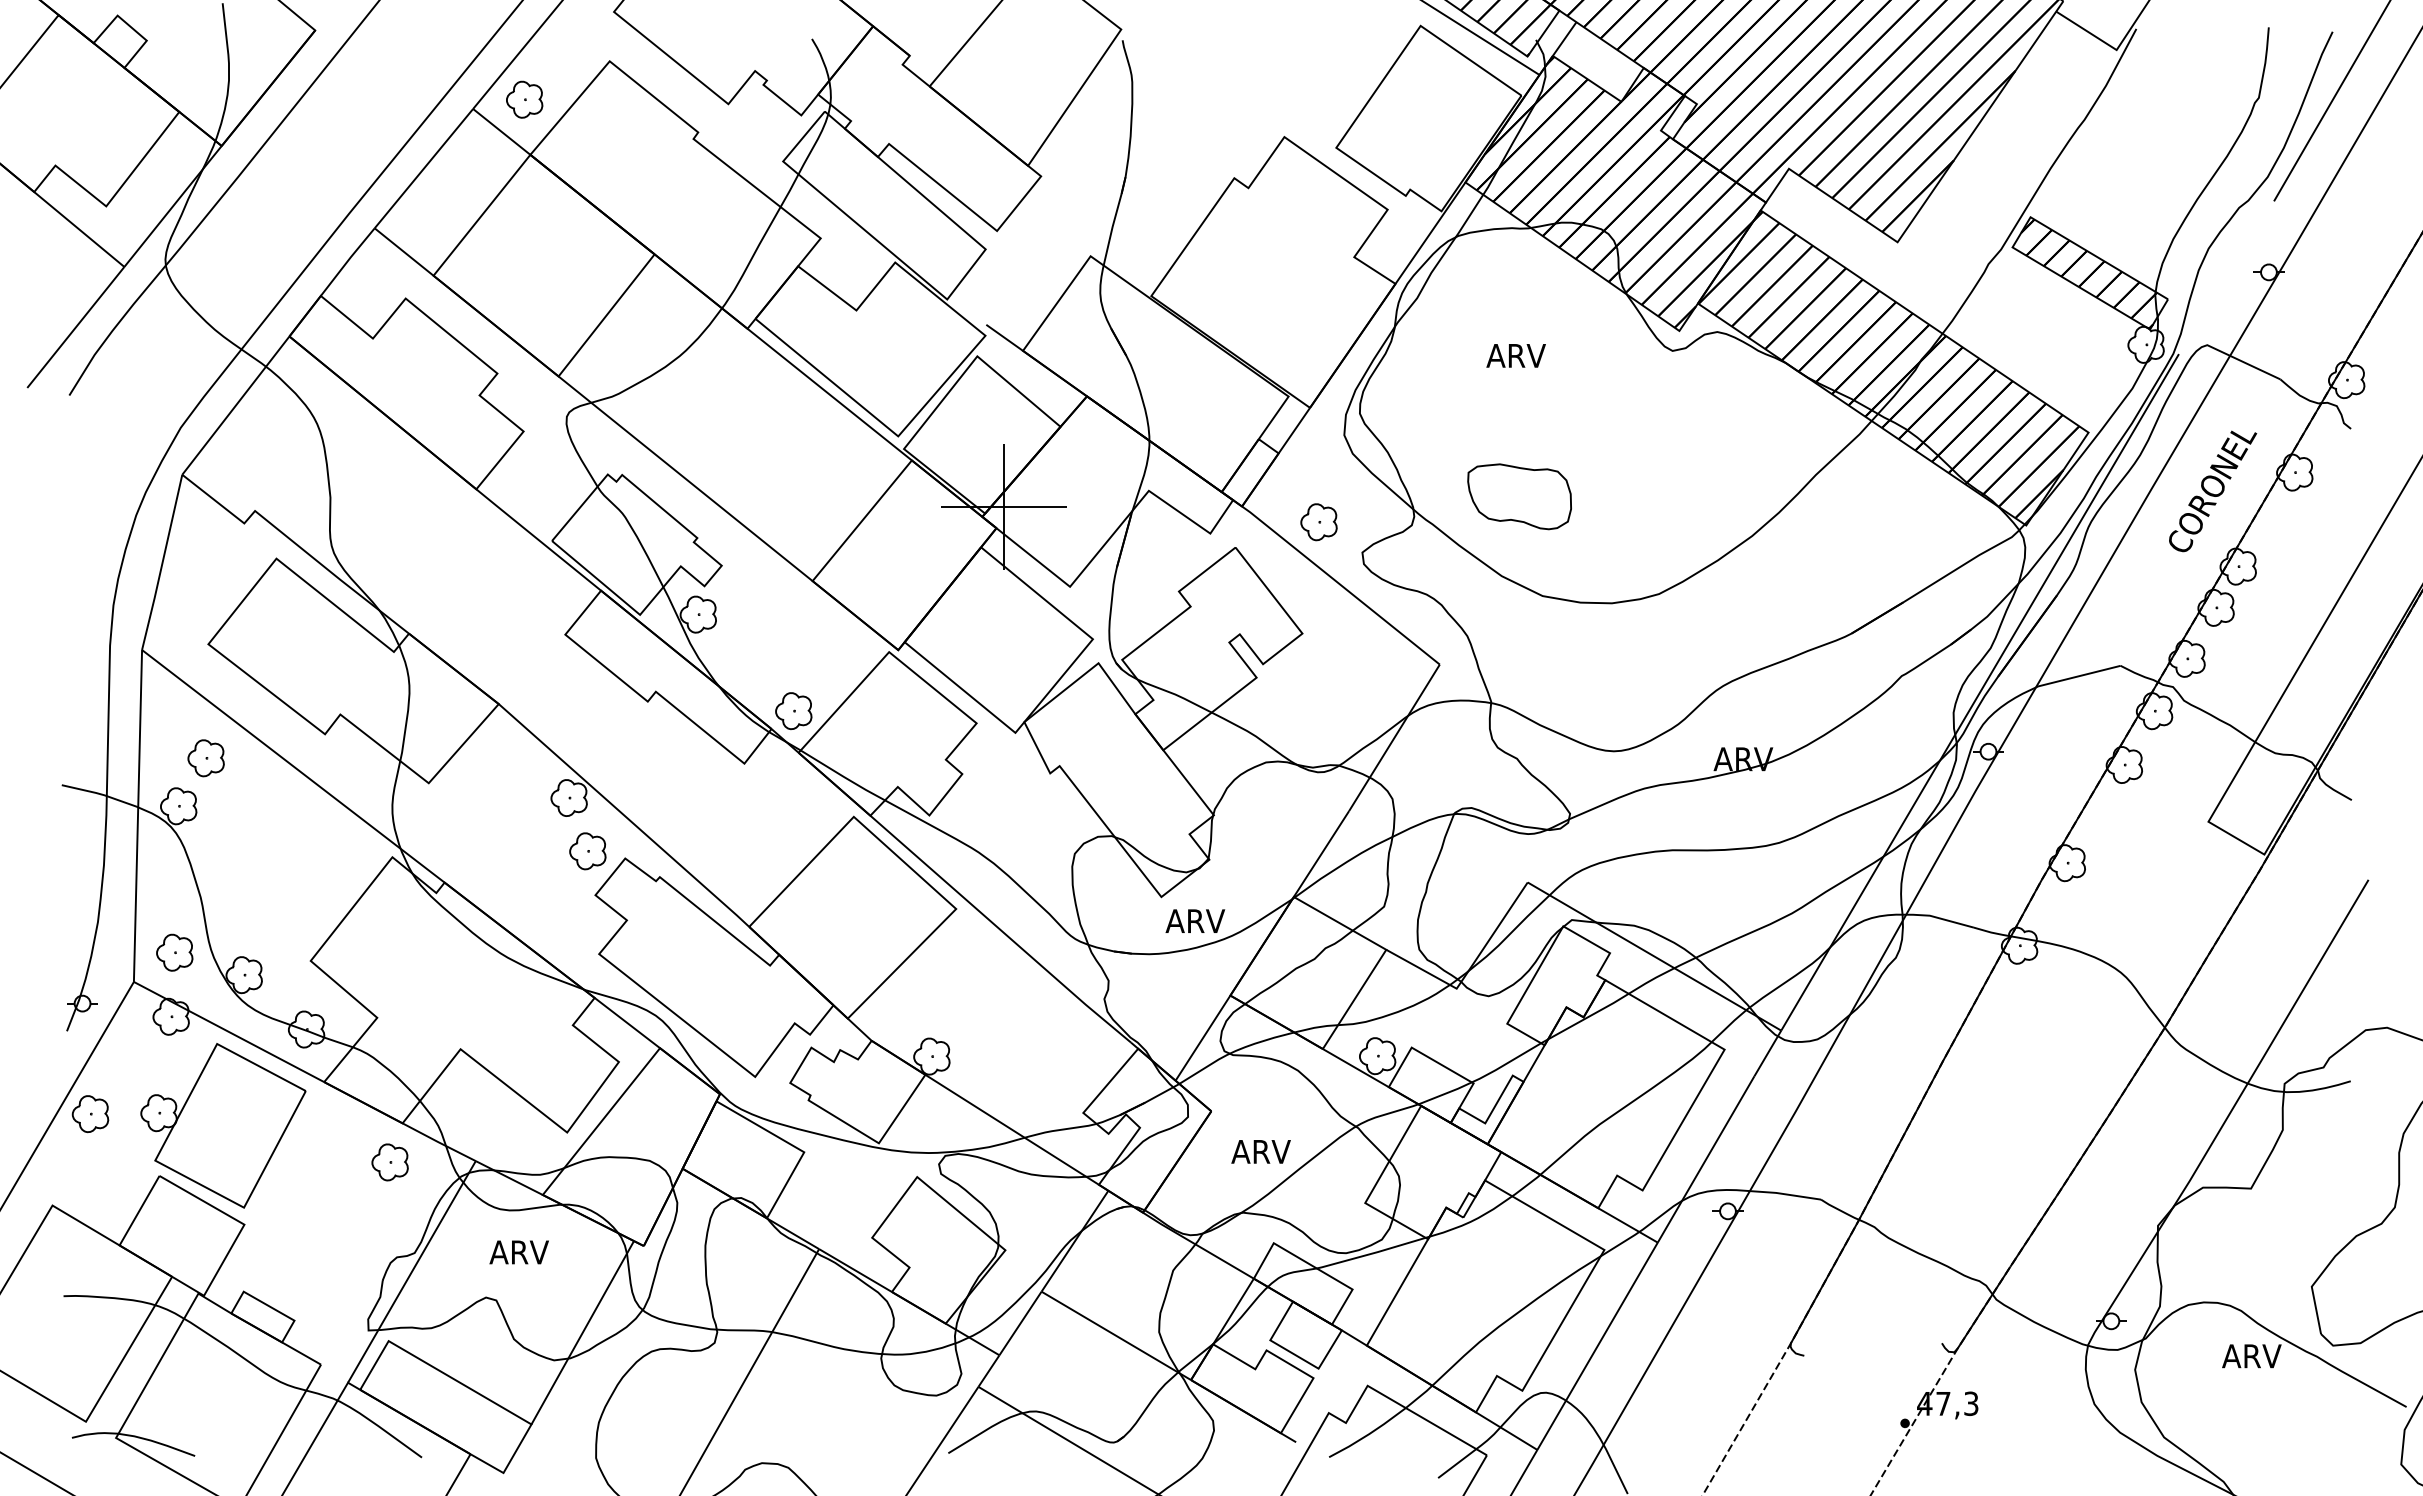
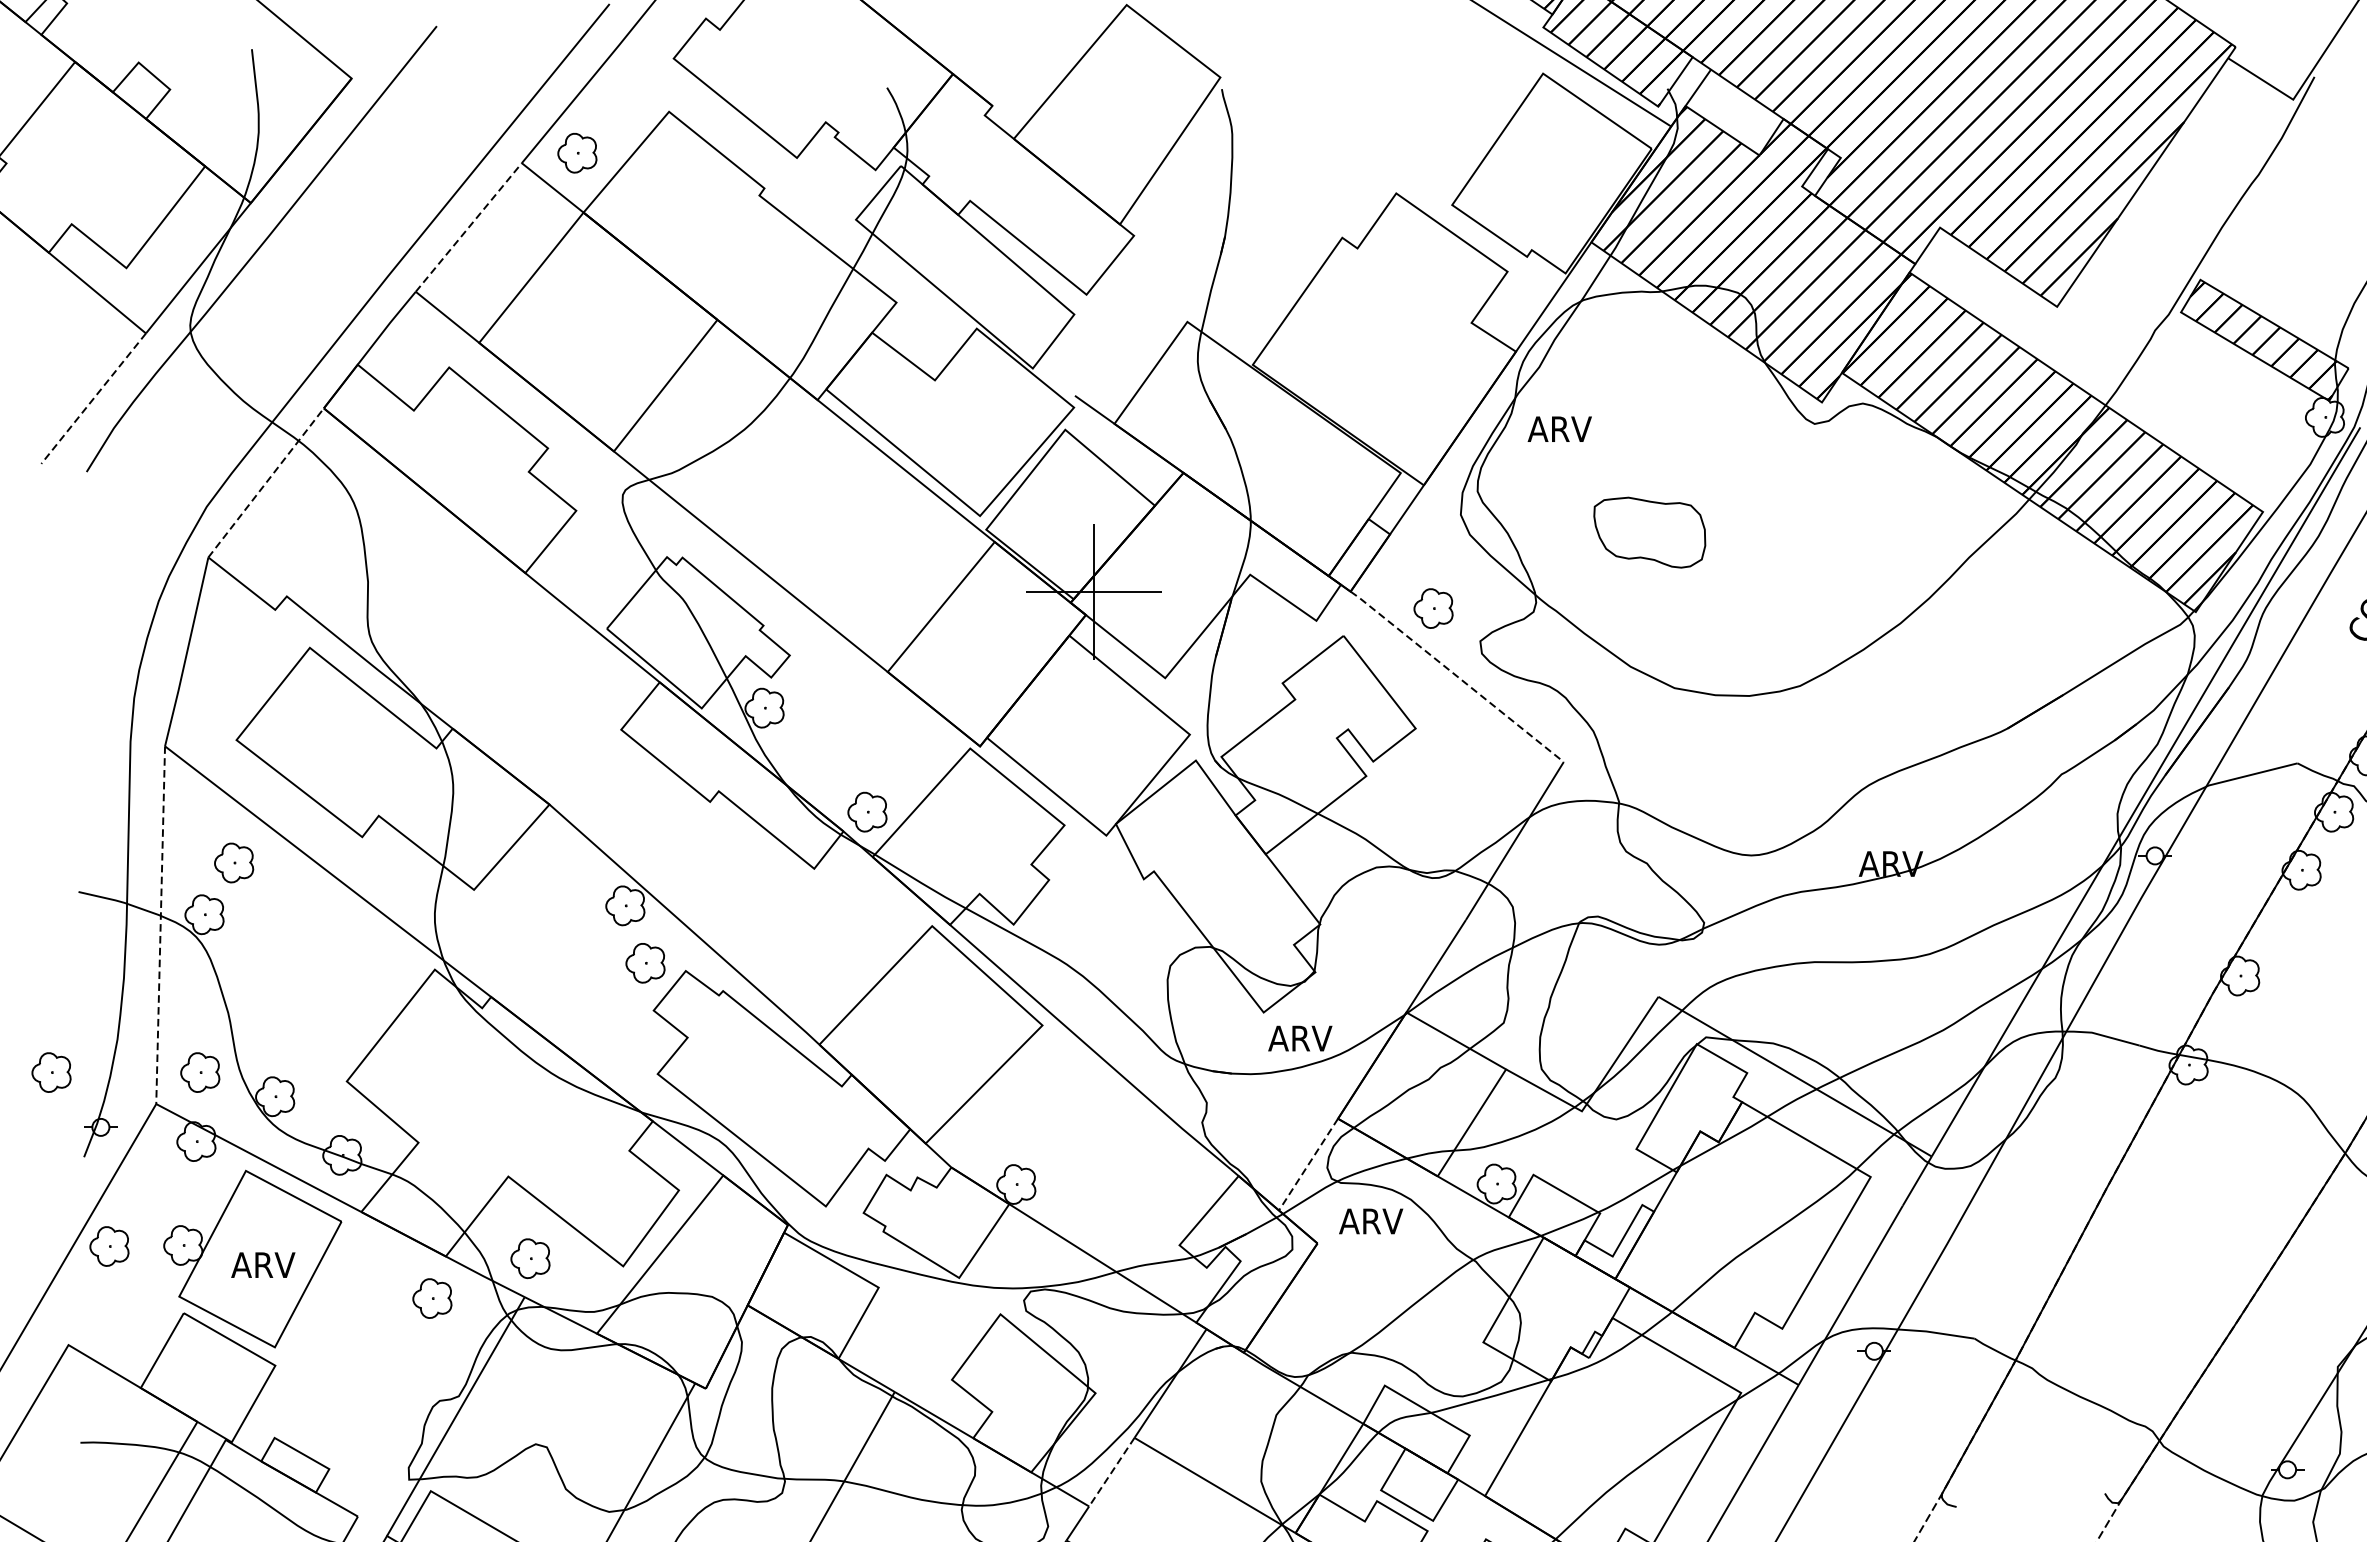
line: (424, 168) -> (469, 227), solid -> dashed
line: (75, 327) -> (93, 398), solid -> dashed
text: (1515, 355) -> (1559, 428), moved
line: (236, 405) -> (266, 482), solid -> dashed
part: (1519, 496) -> (1649, 532), moved
line: (1340, 584) -> (1456, 675), solid -> dashed
line: (137, 816) -> (160, 925), solid -> dashed
part: (36, 952) -> (51, 1072), added
line: (1203, 1038) -> (1309, 1165), solid -> dashed
part: (480, 1125) -> (529, 1258), added
text: (1260, 1151) -> (1370, 1221), moved
text: (518, 1252) -> (262, 1265), moved
line: (1020, 1323) -> (1111, 1472), solid -> dashed

